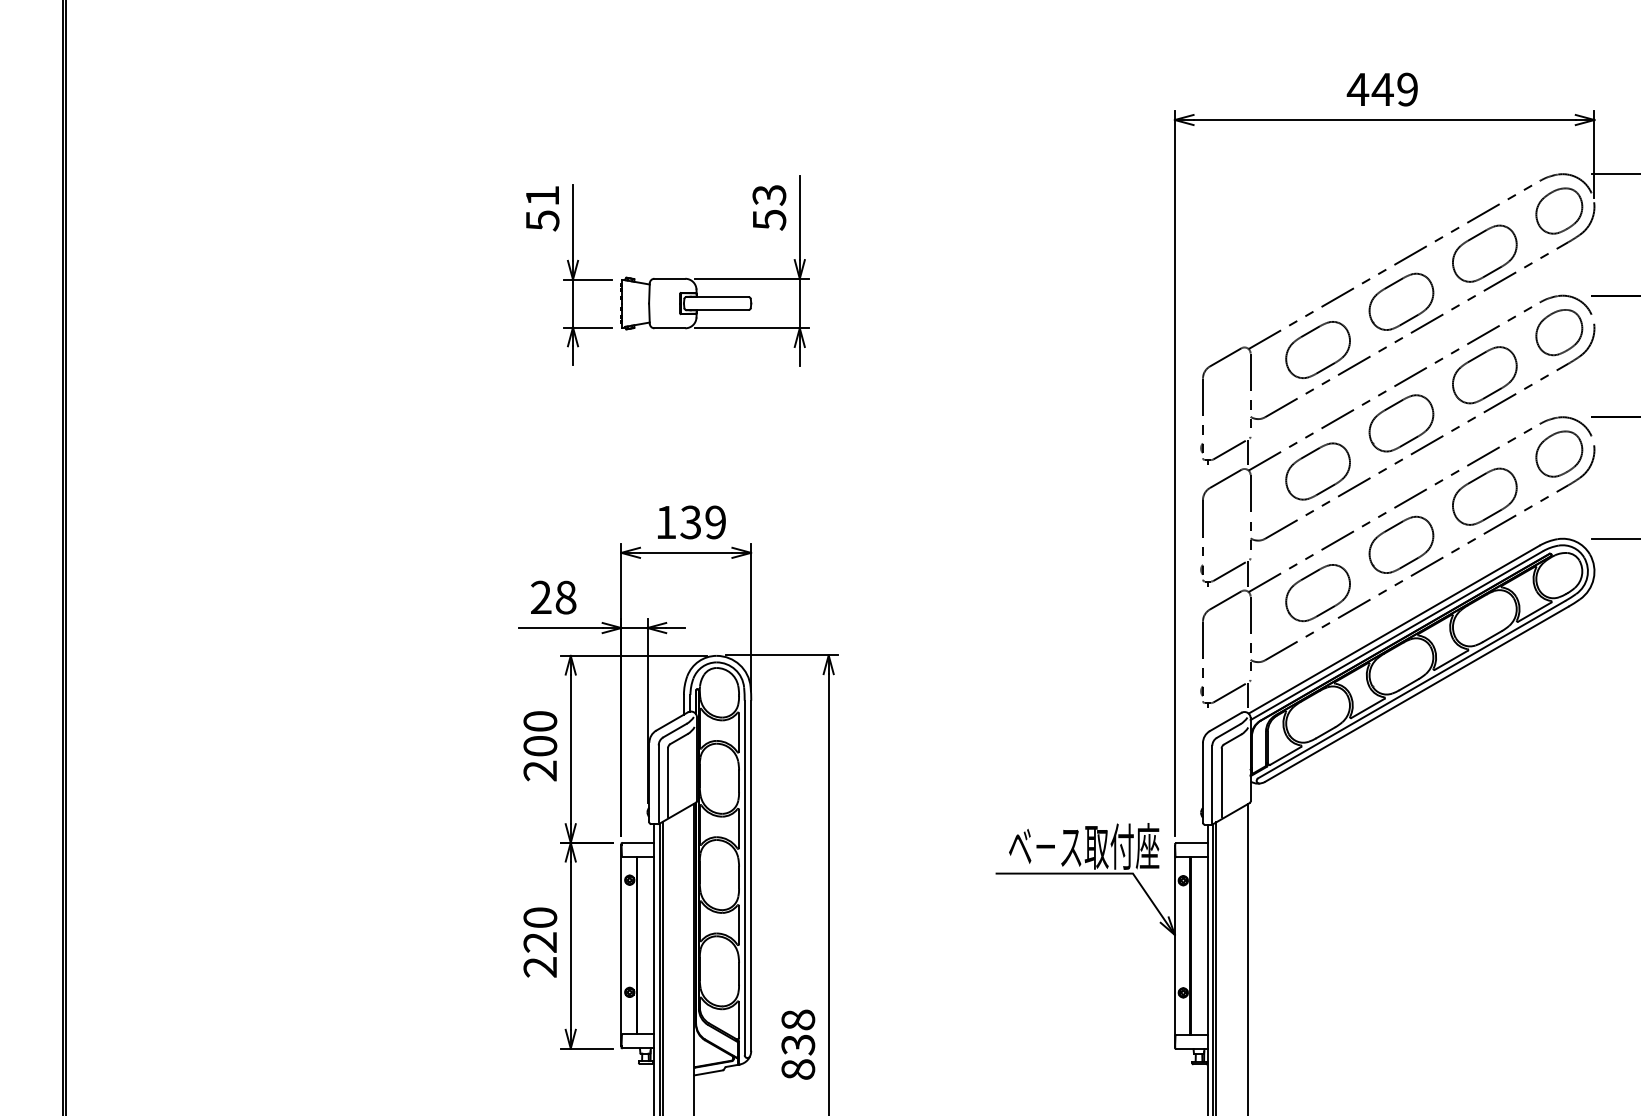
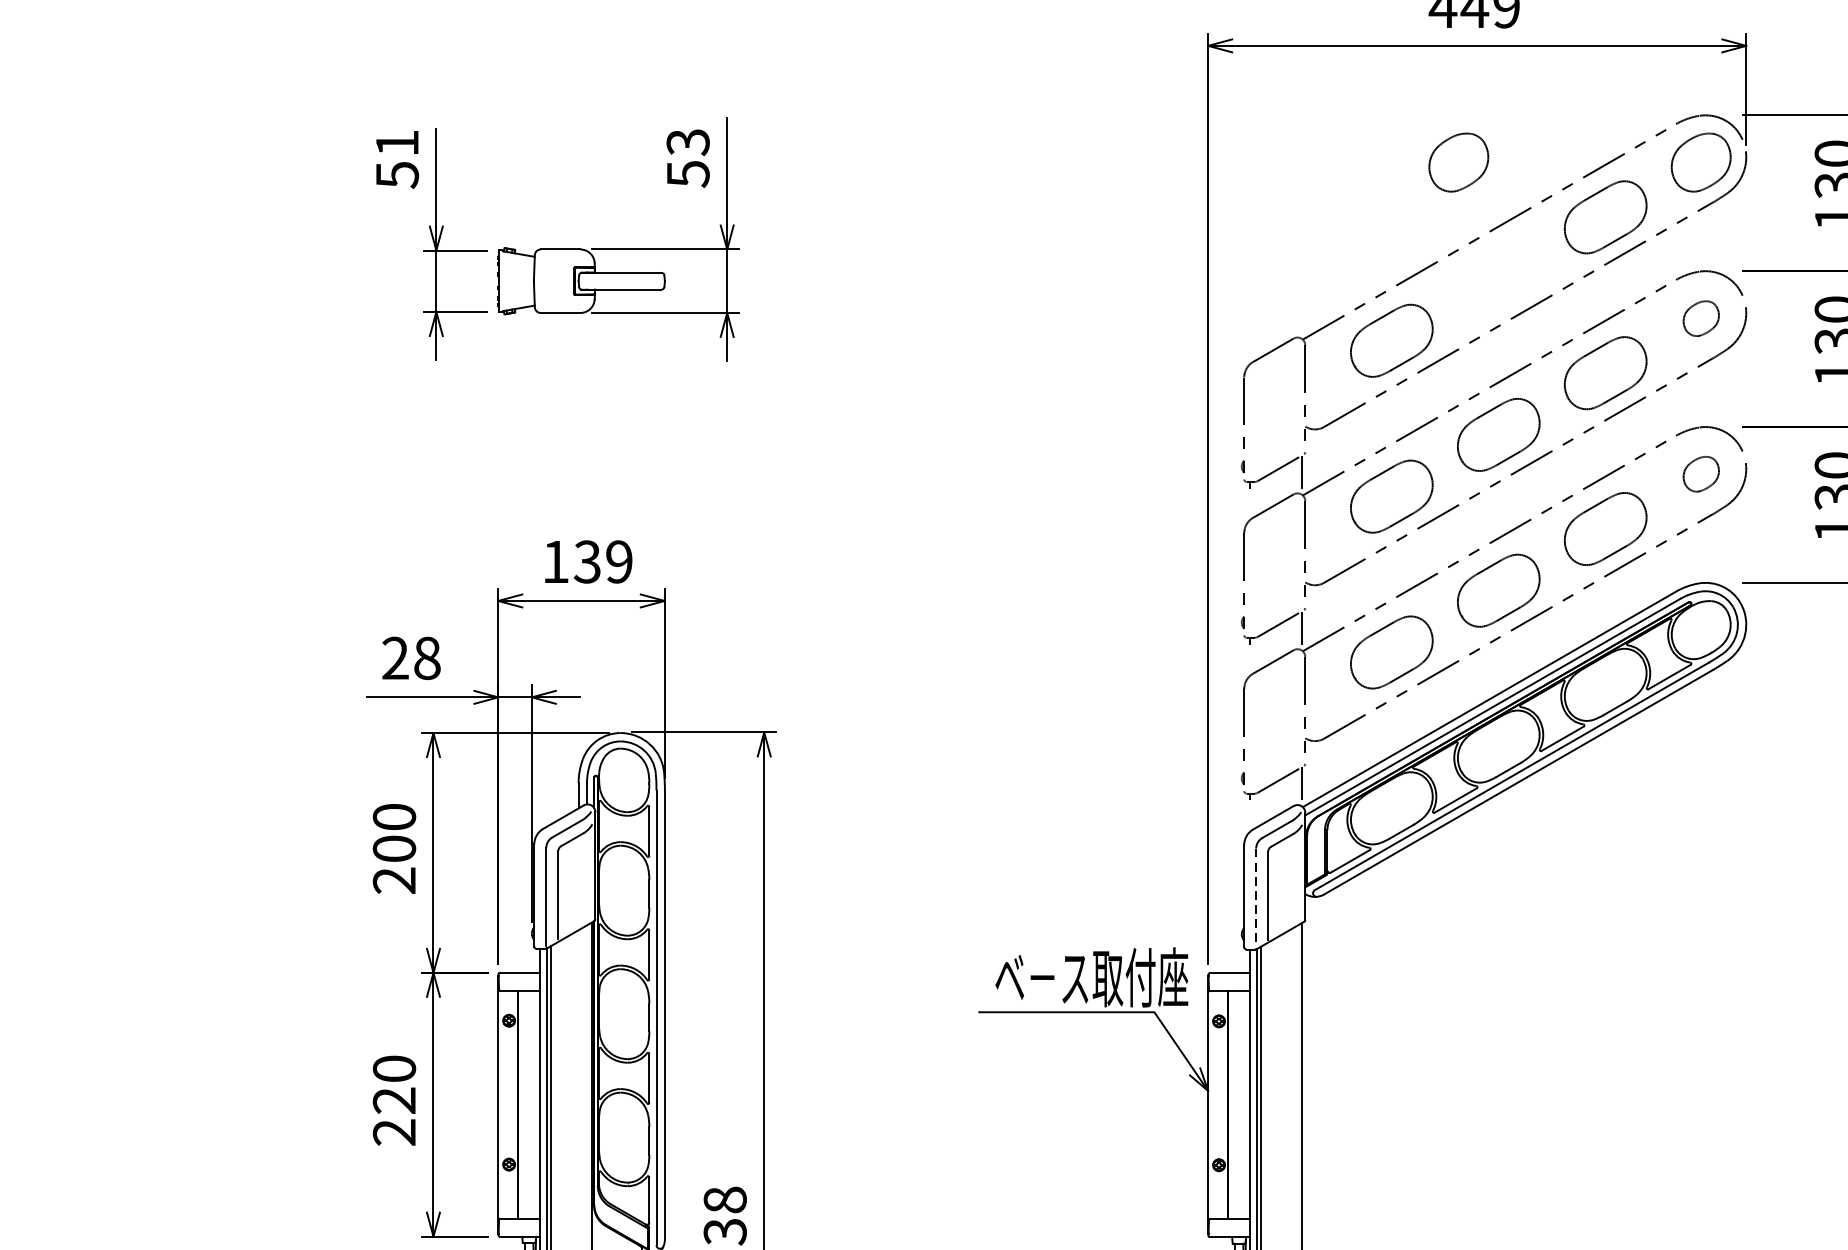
part: (1370, 210) -> (1459, 161), added
part: (1401, 301) -> (1498, 278), removed
part: (1559, 332) -> (1701, 318), size x0.6
part: (1559, 453) -> (1701, 473), size x0.6
line: (1212, 784) -> (1256, 898), solid -> dashed

